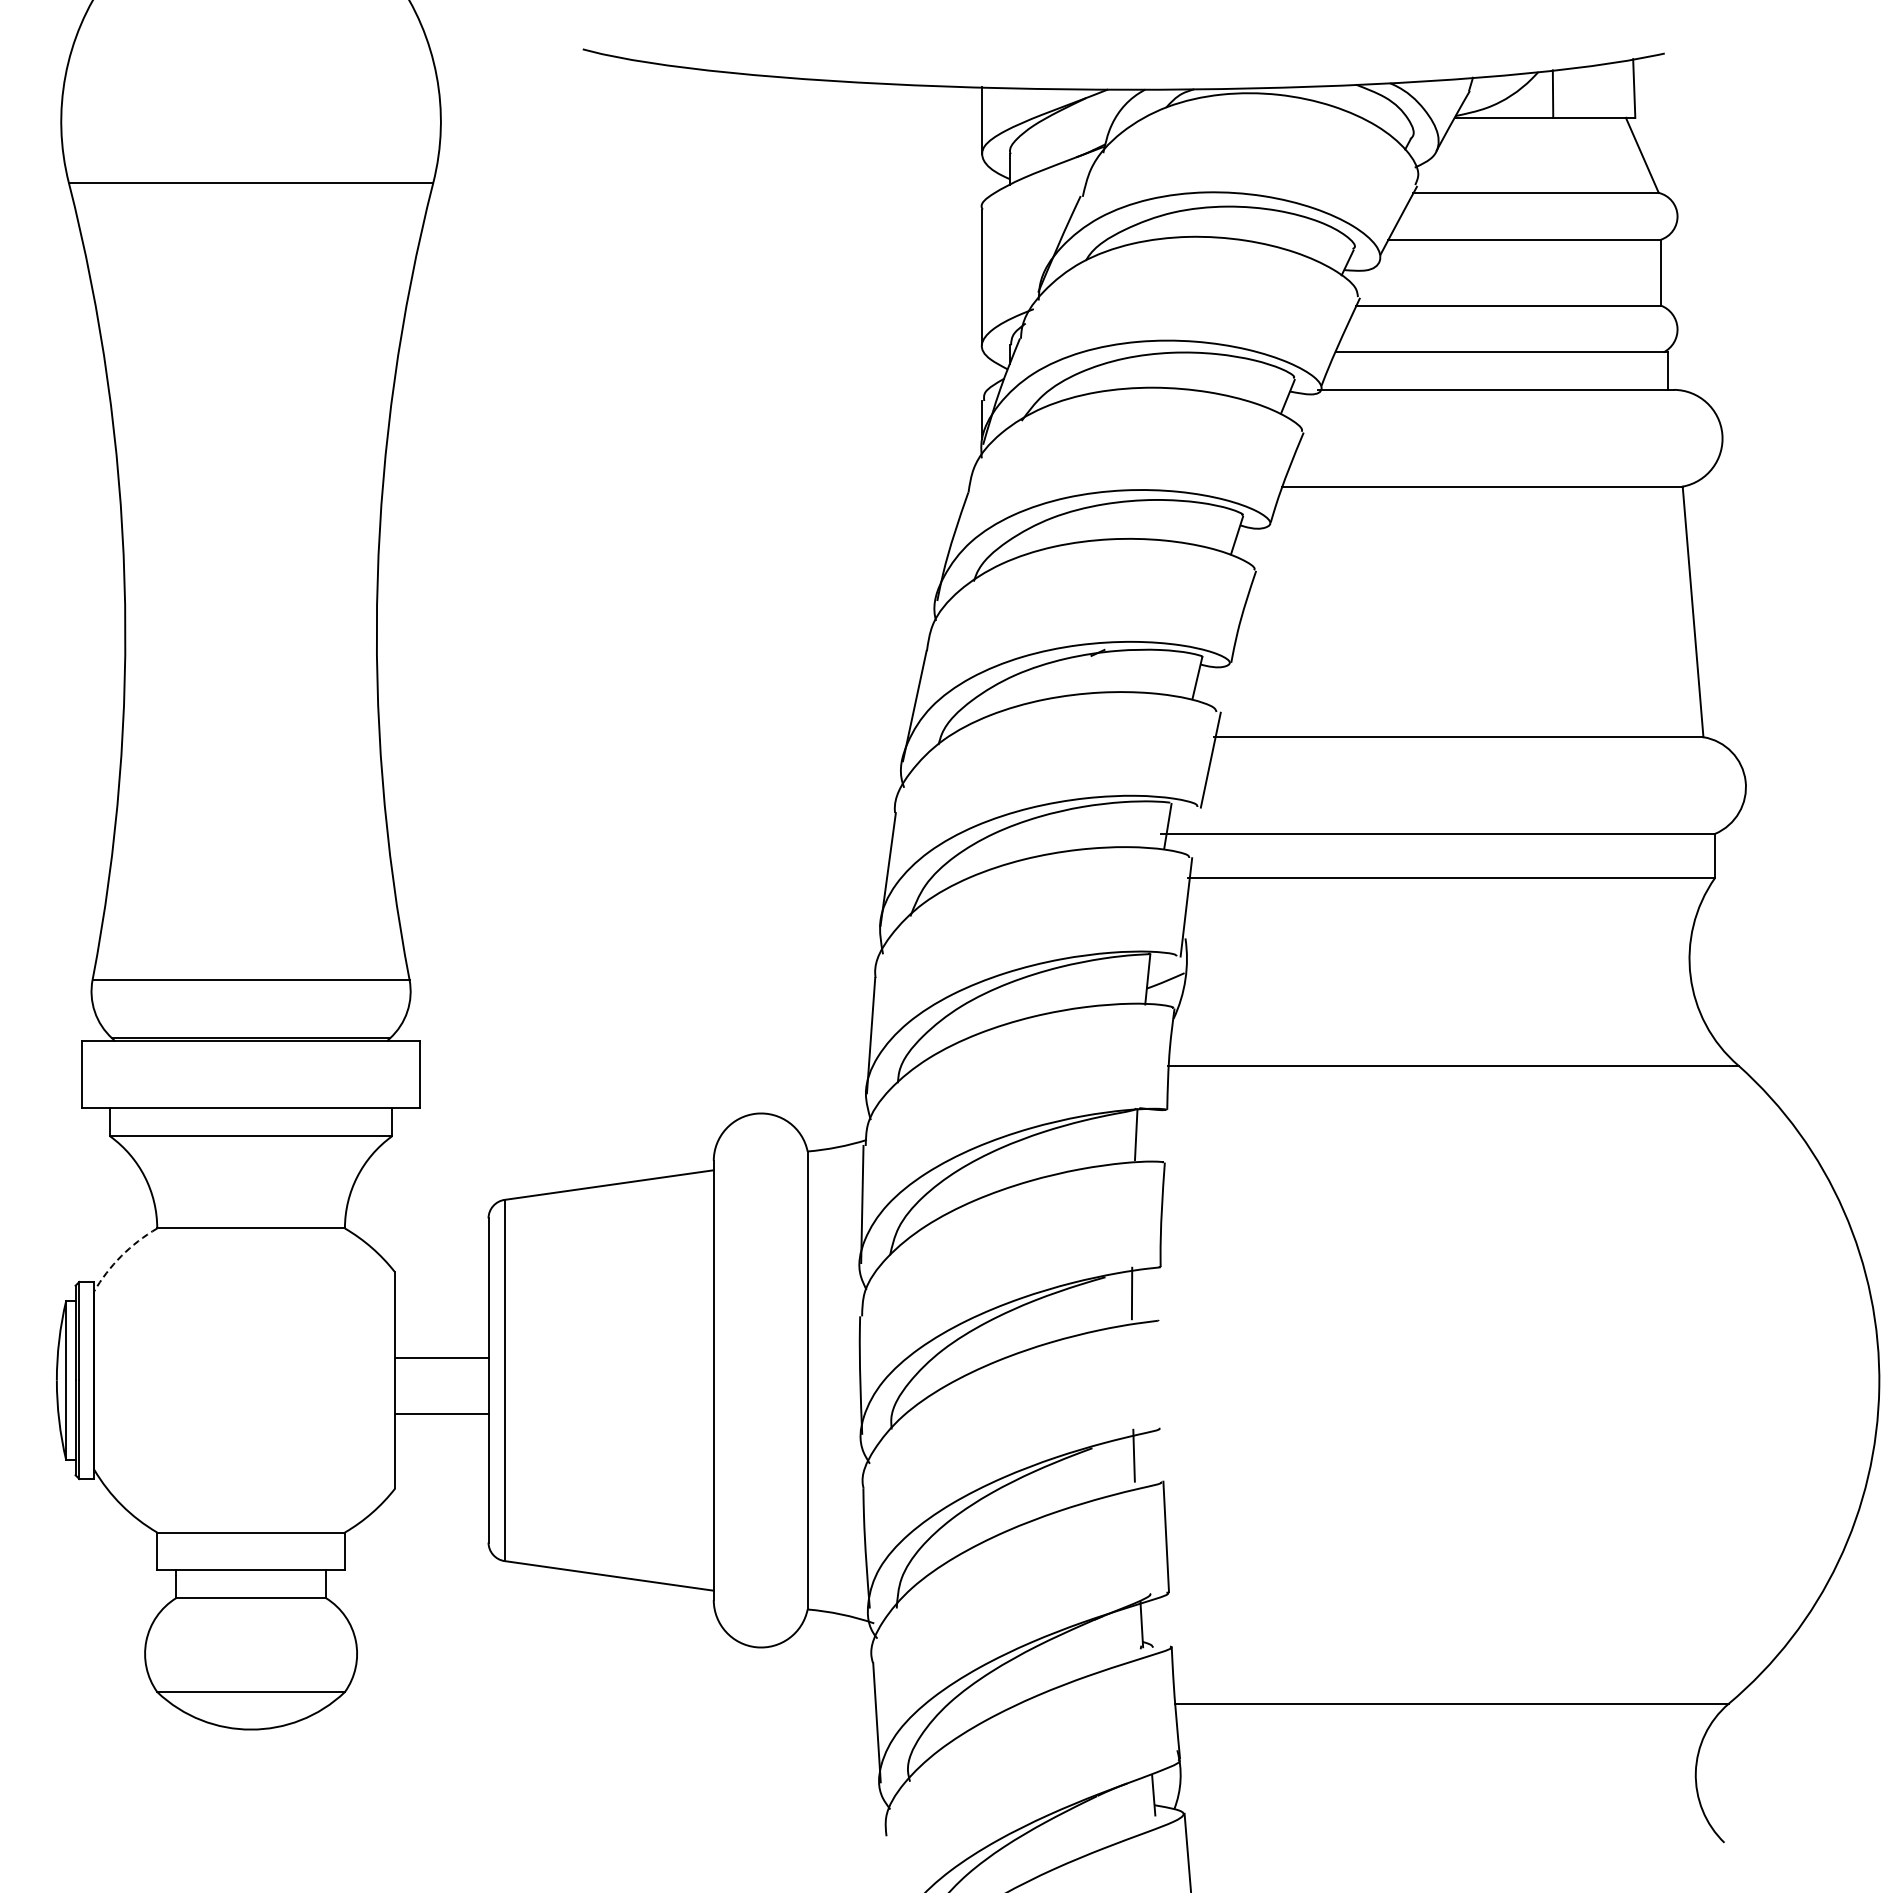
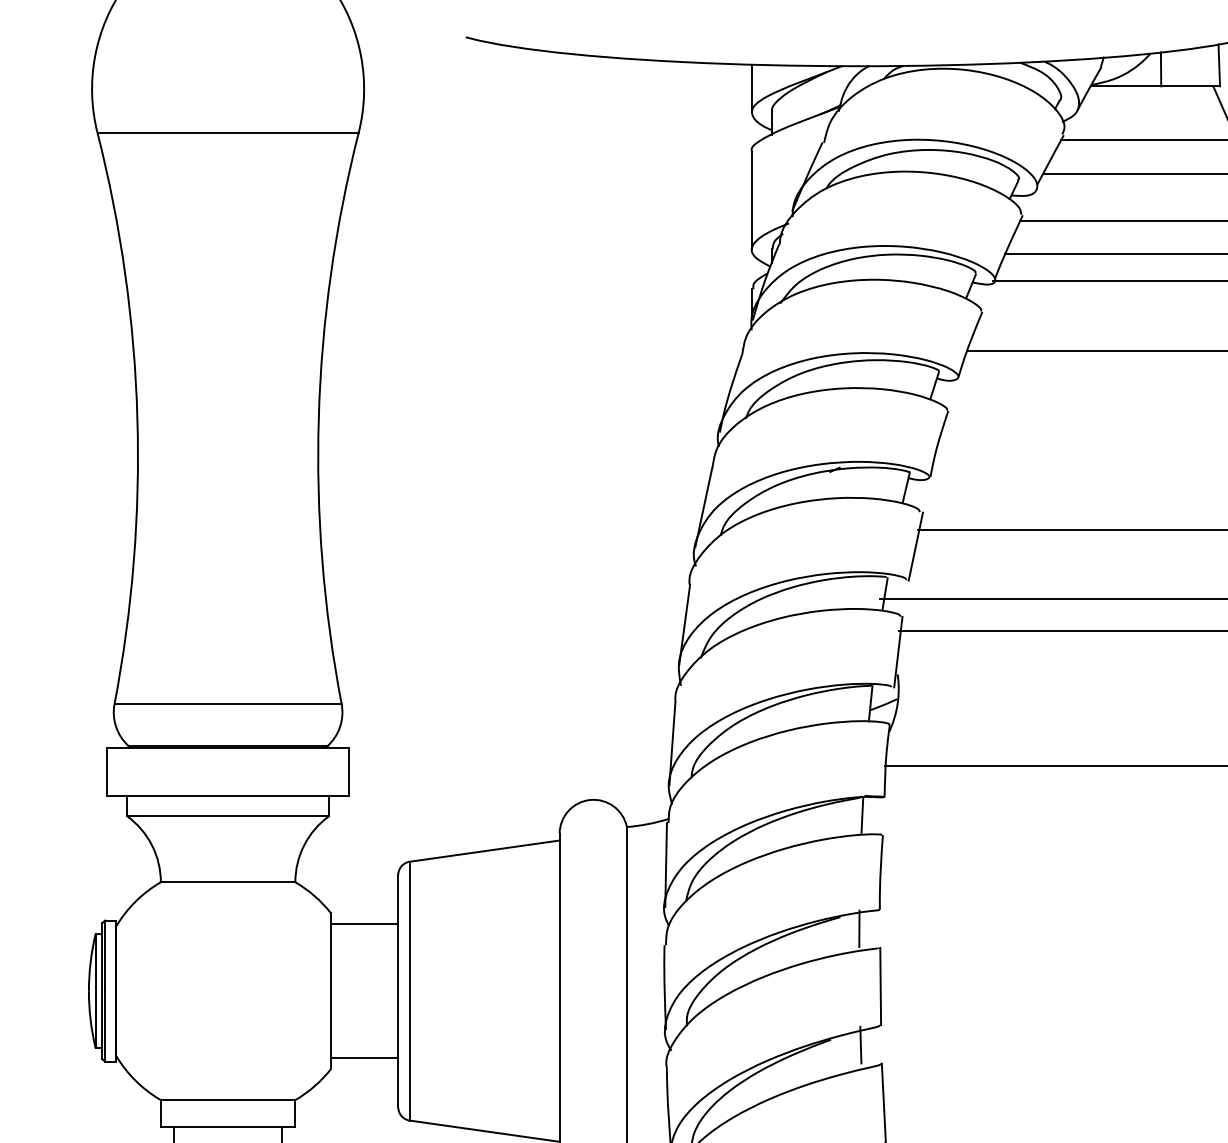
arc: (121, 1256) -> (135, 902), dashed -> solid
line: (441, 1357) -> (364, 923), moved
line: (1161, 1373) -> (880, 986), added
line: (441, 1414) -> (364, 1058), moved

